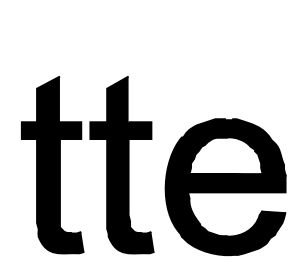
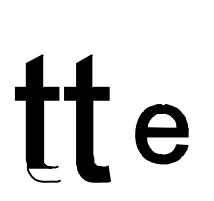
part: (225, 186) -> (161, 133), size x0.6
fill: (61, 242) -> (44, 173), removed

